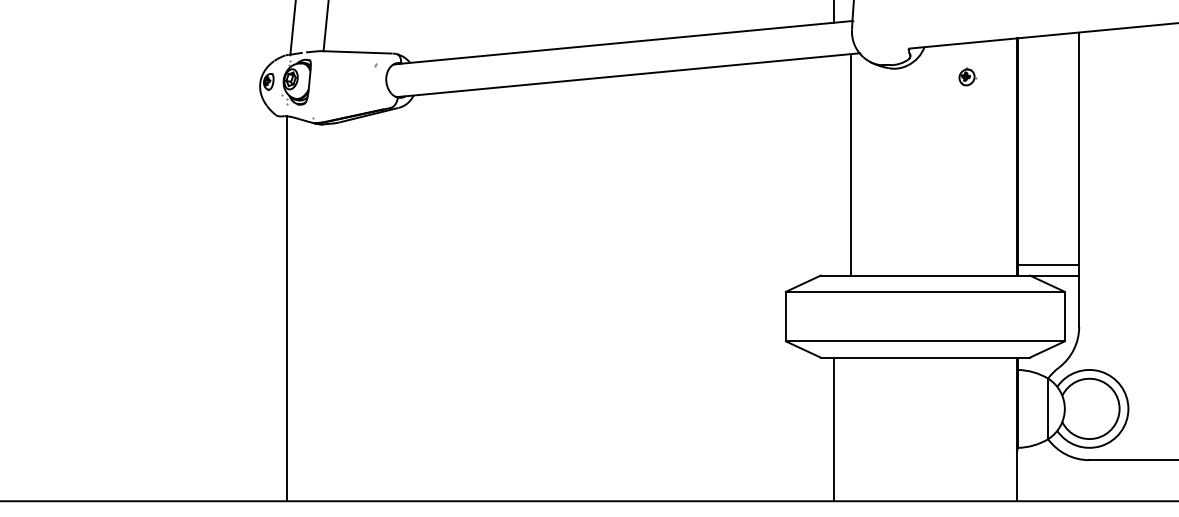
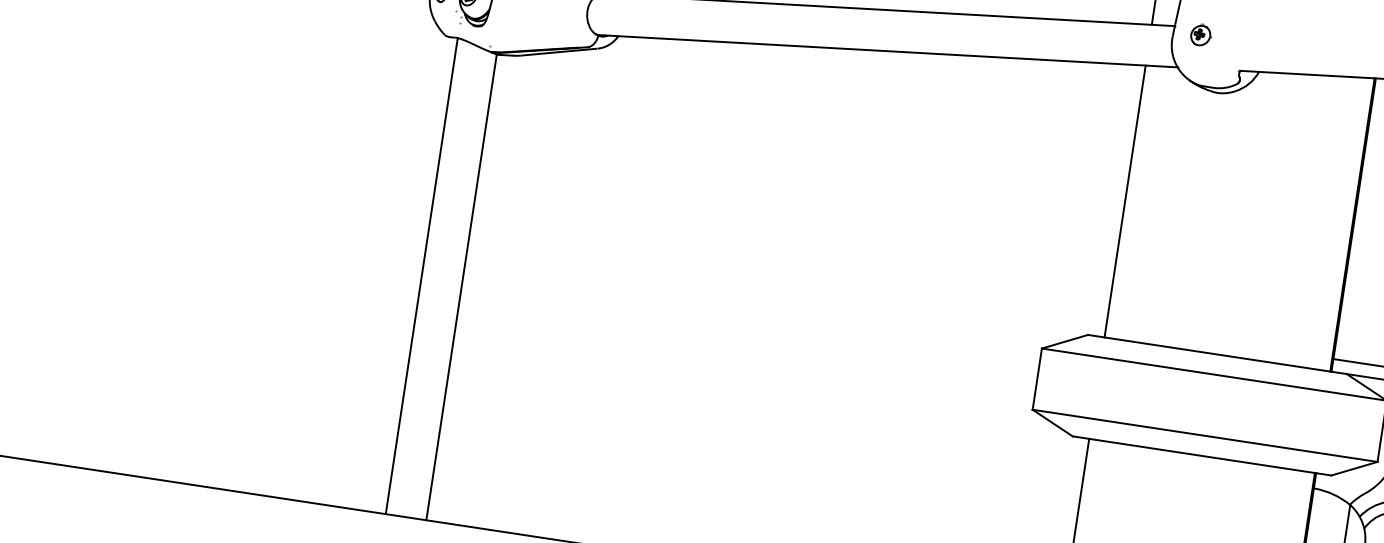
part: (967, 76) -> (1201, 34), moved
line: (851, 165) -> (1125, 201), moved
line: (319, 312) -> (461, 286), added

